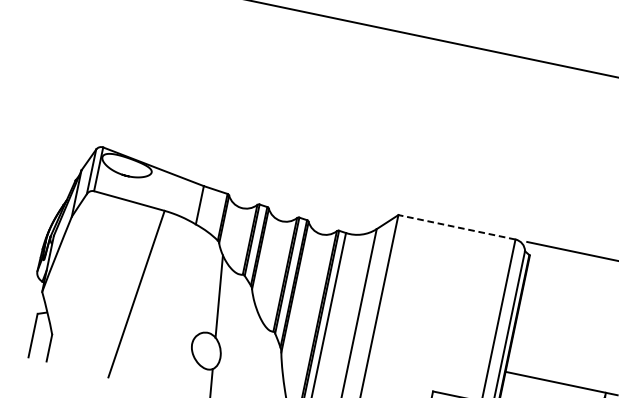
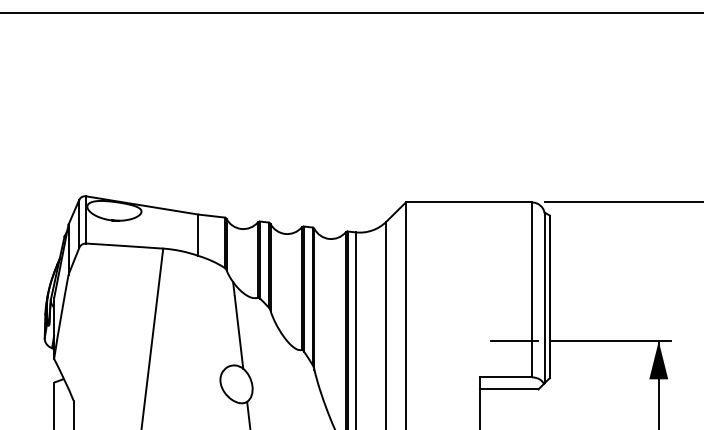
line: (456, 227) -> (468, 202), dashed -> solid
line: (472, 364) -> (514, 341), added

